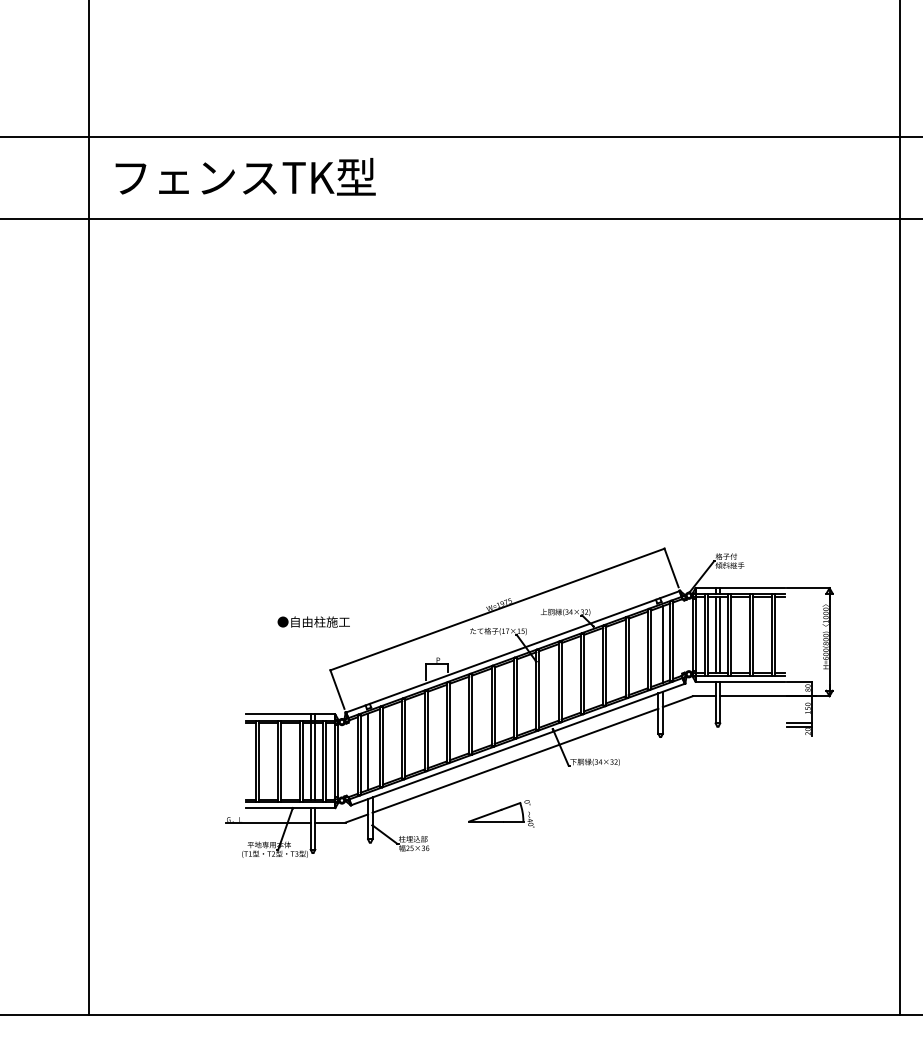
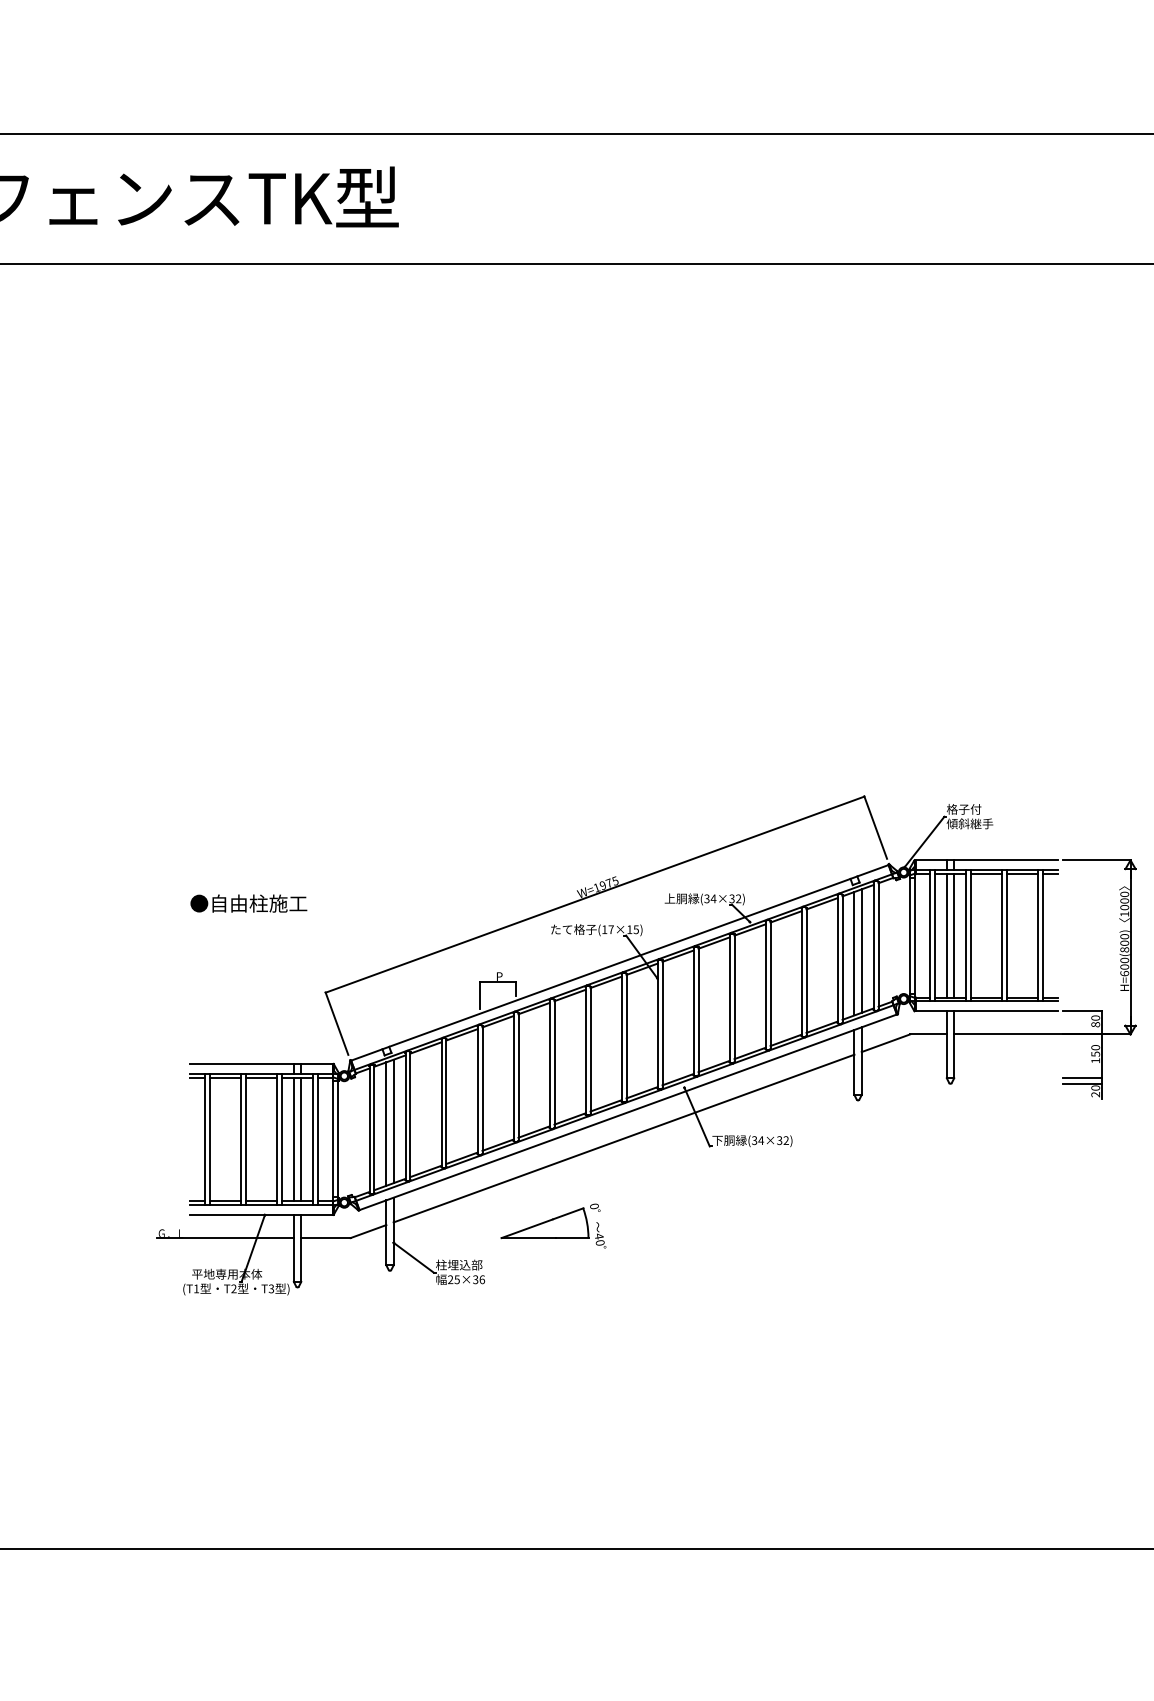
text: (313, 621) -> (248, 902), moved
line: (658, 645) -> (854, 952), added
line: (372, 749) -> (393, 1120), added
part: (501, 813) -> (553, 1225), moved

